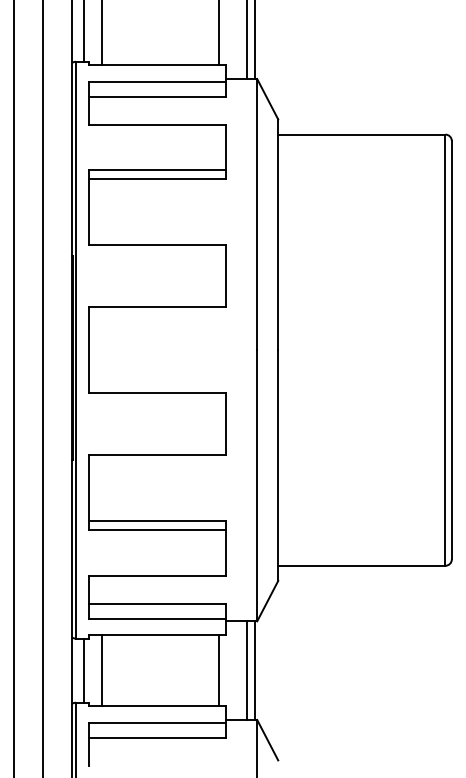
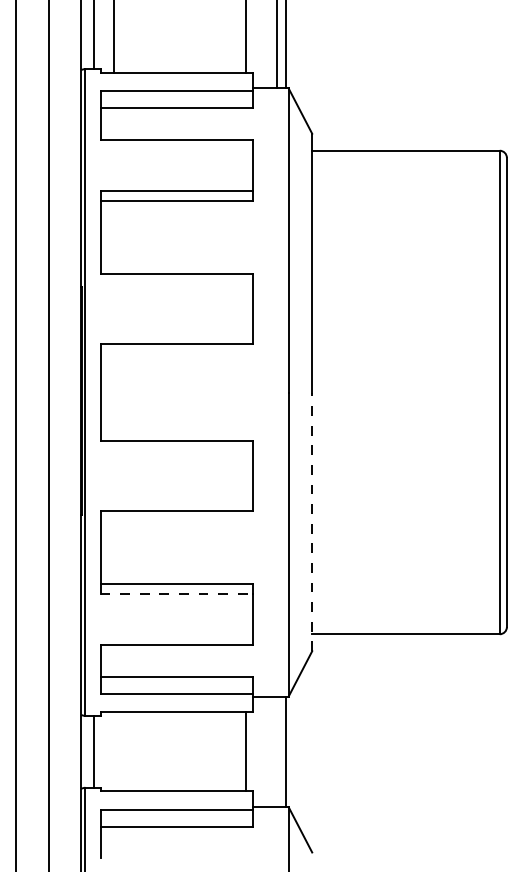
line: (278, 465) -> (312, 521), solid -> dashed
line: (158, 530) -> (177, 594), solid -> dashed
line: (101, 670) -> (114, 751), removed
line: (247, 670) -> (277, 751), removed

